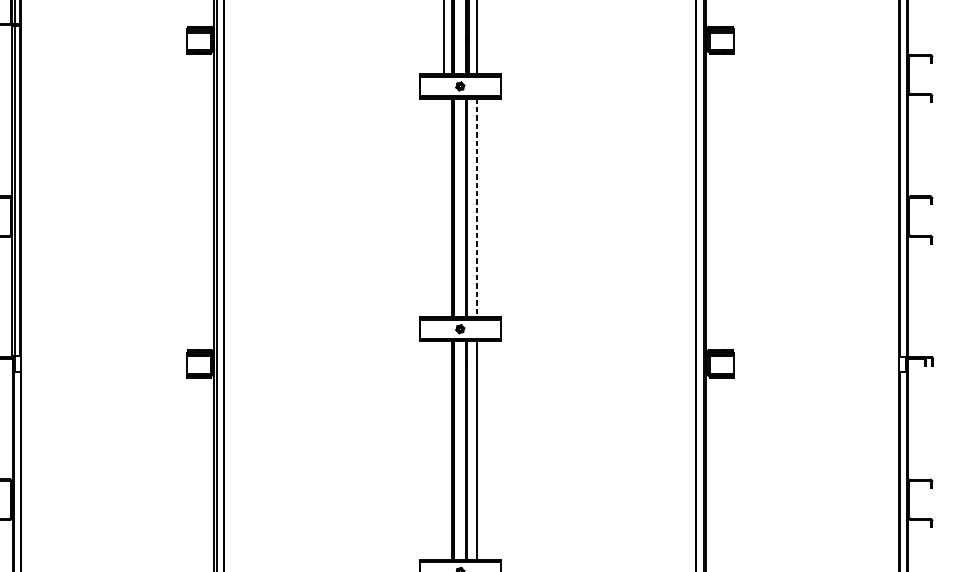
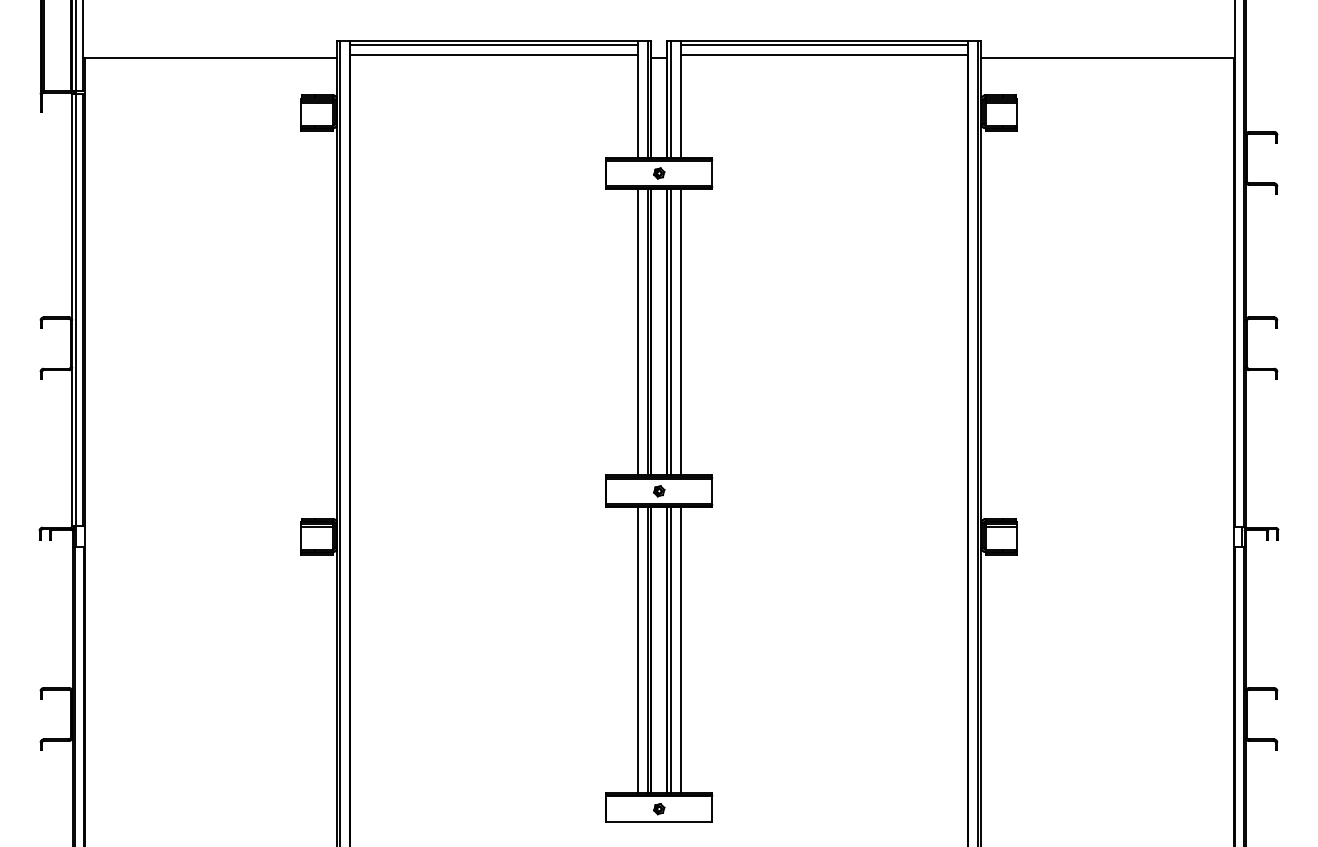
line: (443, 207) -> (637, 332), added
line: (468, 207) -> (670, 332), added
line: (476, 207) -> (680, 332), dashed -> solid
line: (443, 450) -> (637, 650), added
line: (468, 450) -> (670, 650), added

